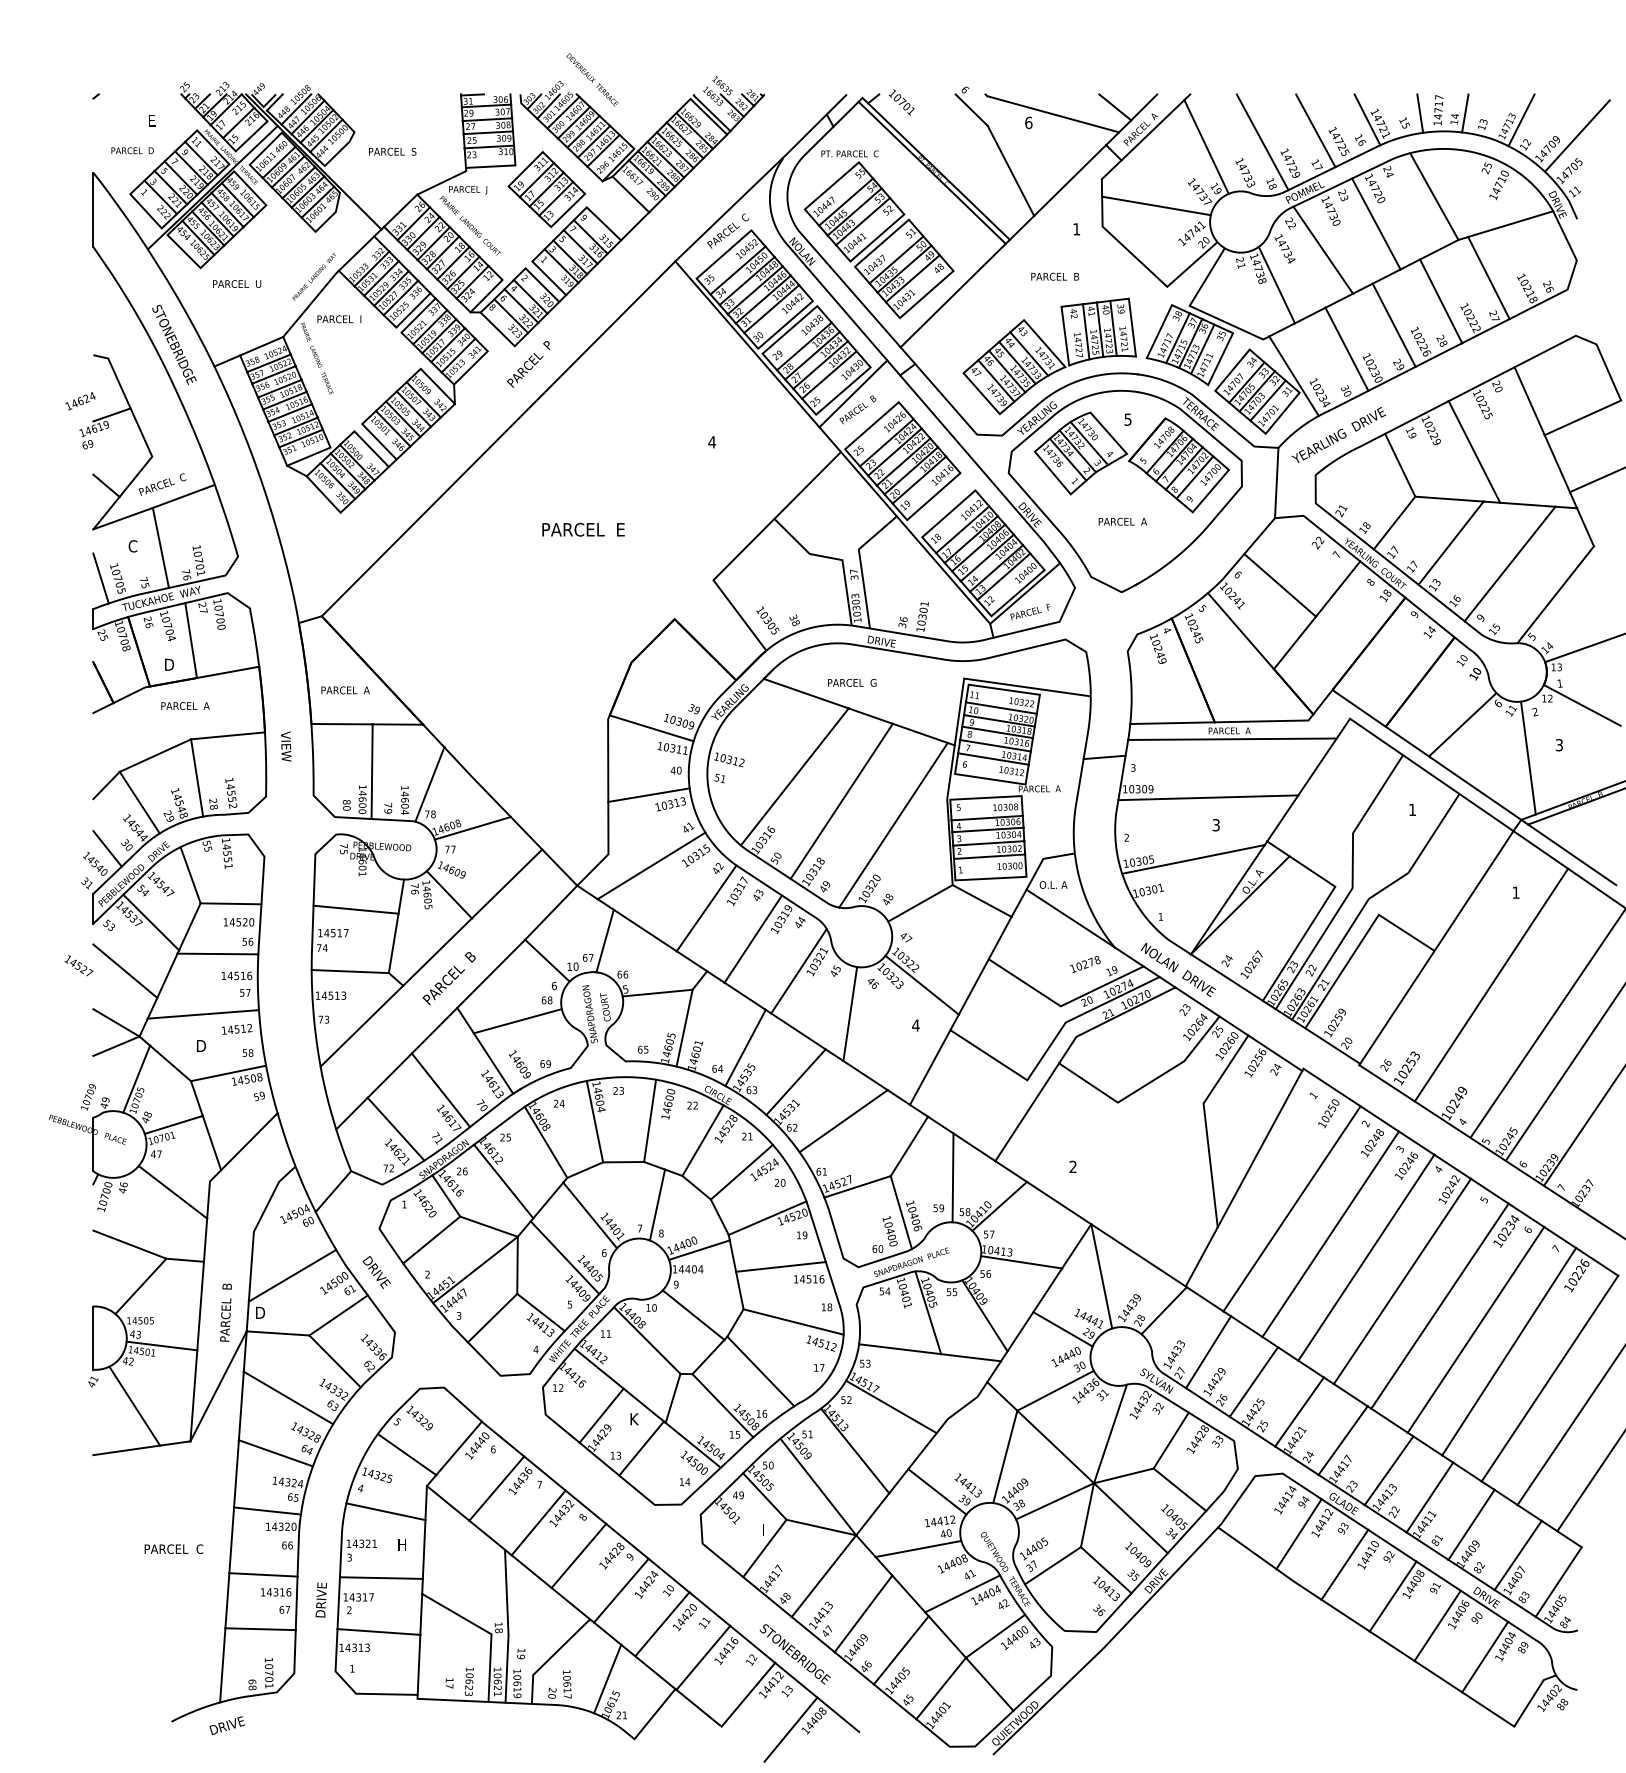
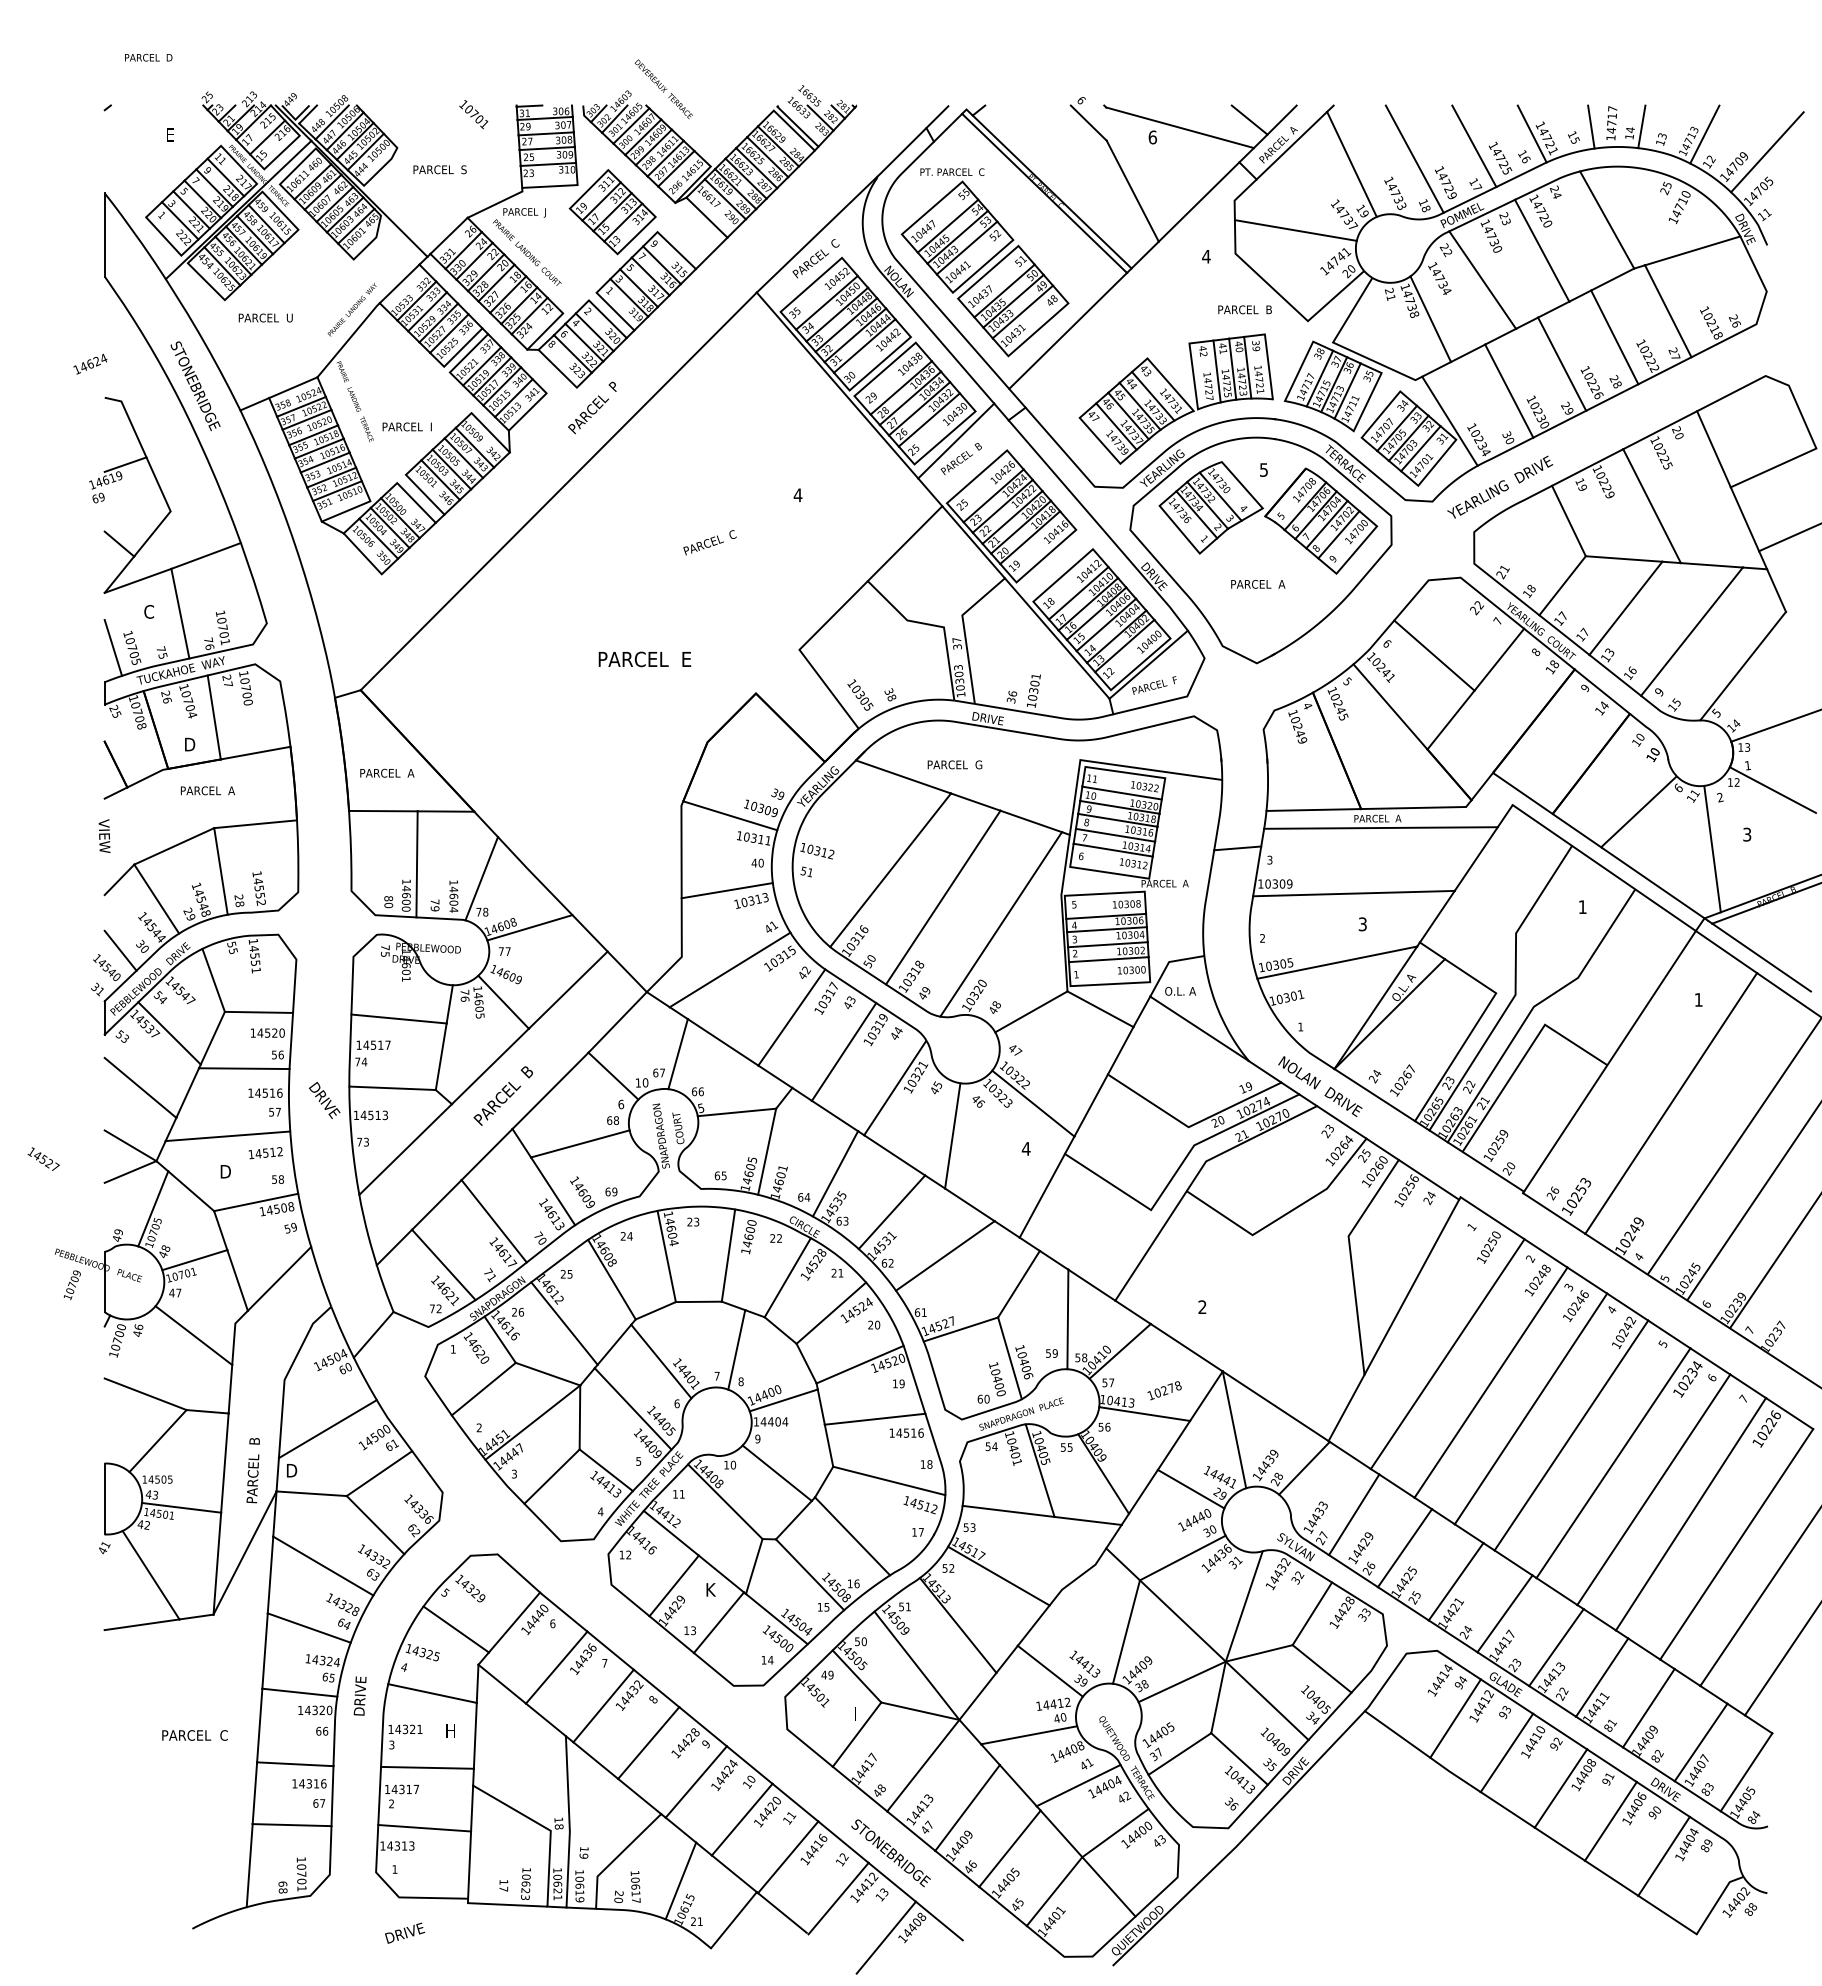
text: (901, 102) -> (473, 114), moved
text: (132, 150) -> (148, 57), moved
text: (1076, 229) -> (1206, 256), 1 -> 4
text: (1055, 276) -> (1245, 309), moved
text: (339, 319) -> (407, 427), moved
text: (80, 401) -> (90, 364), moved
line: (1276, 482) -> (1430, 540), removed
text: (162, 484) -> (709, 542), moved
text: (583, 529) -> (644, 659), moved
text: (286, 746) -> (104, 836), moved
text: (1085, 964) -> (1164, 1390), moved
text: (78, 965) -> (43, 1158), moved
text: (88, 1097) -> (72, 1285), moved
text: (376, 1272) -> (324, 1100), moved
text: (320, 1599) -> (359, 1695), moved
text: (227, 1725) -> (405, 1933), moved

